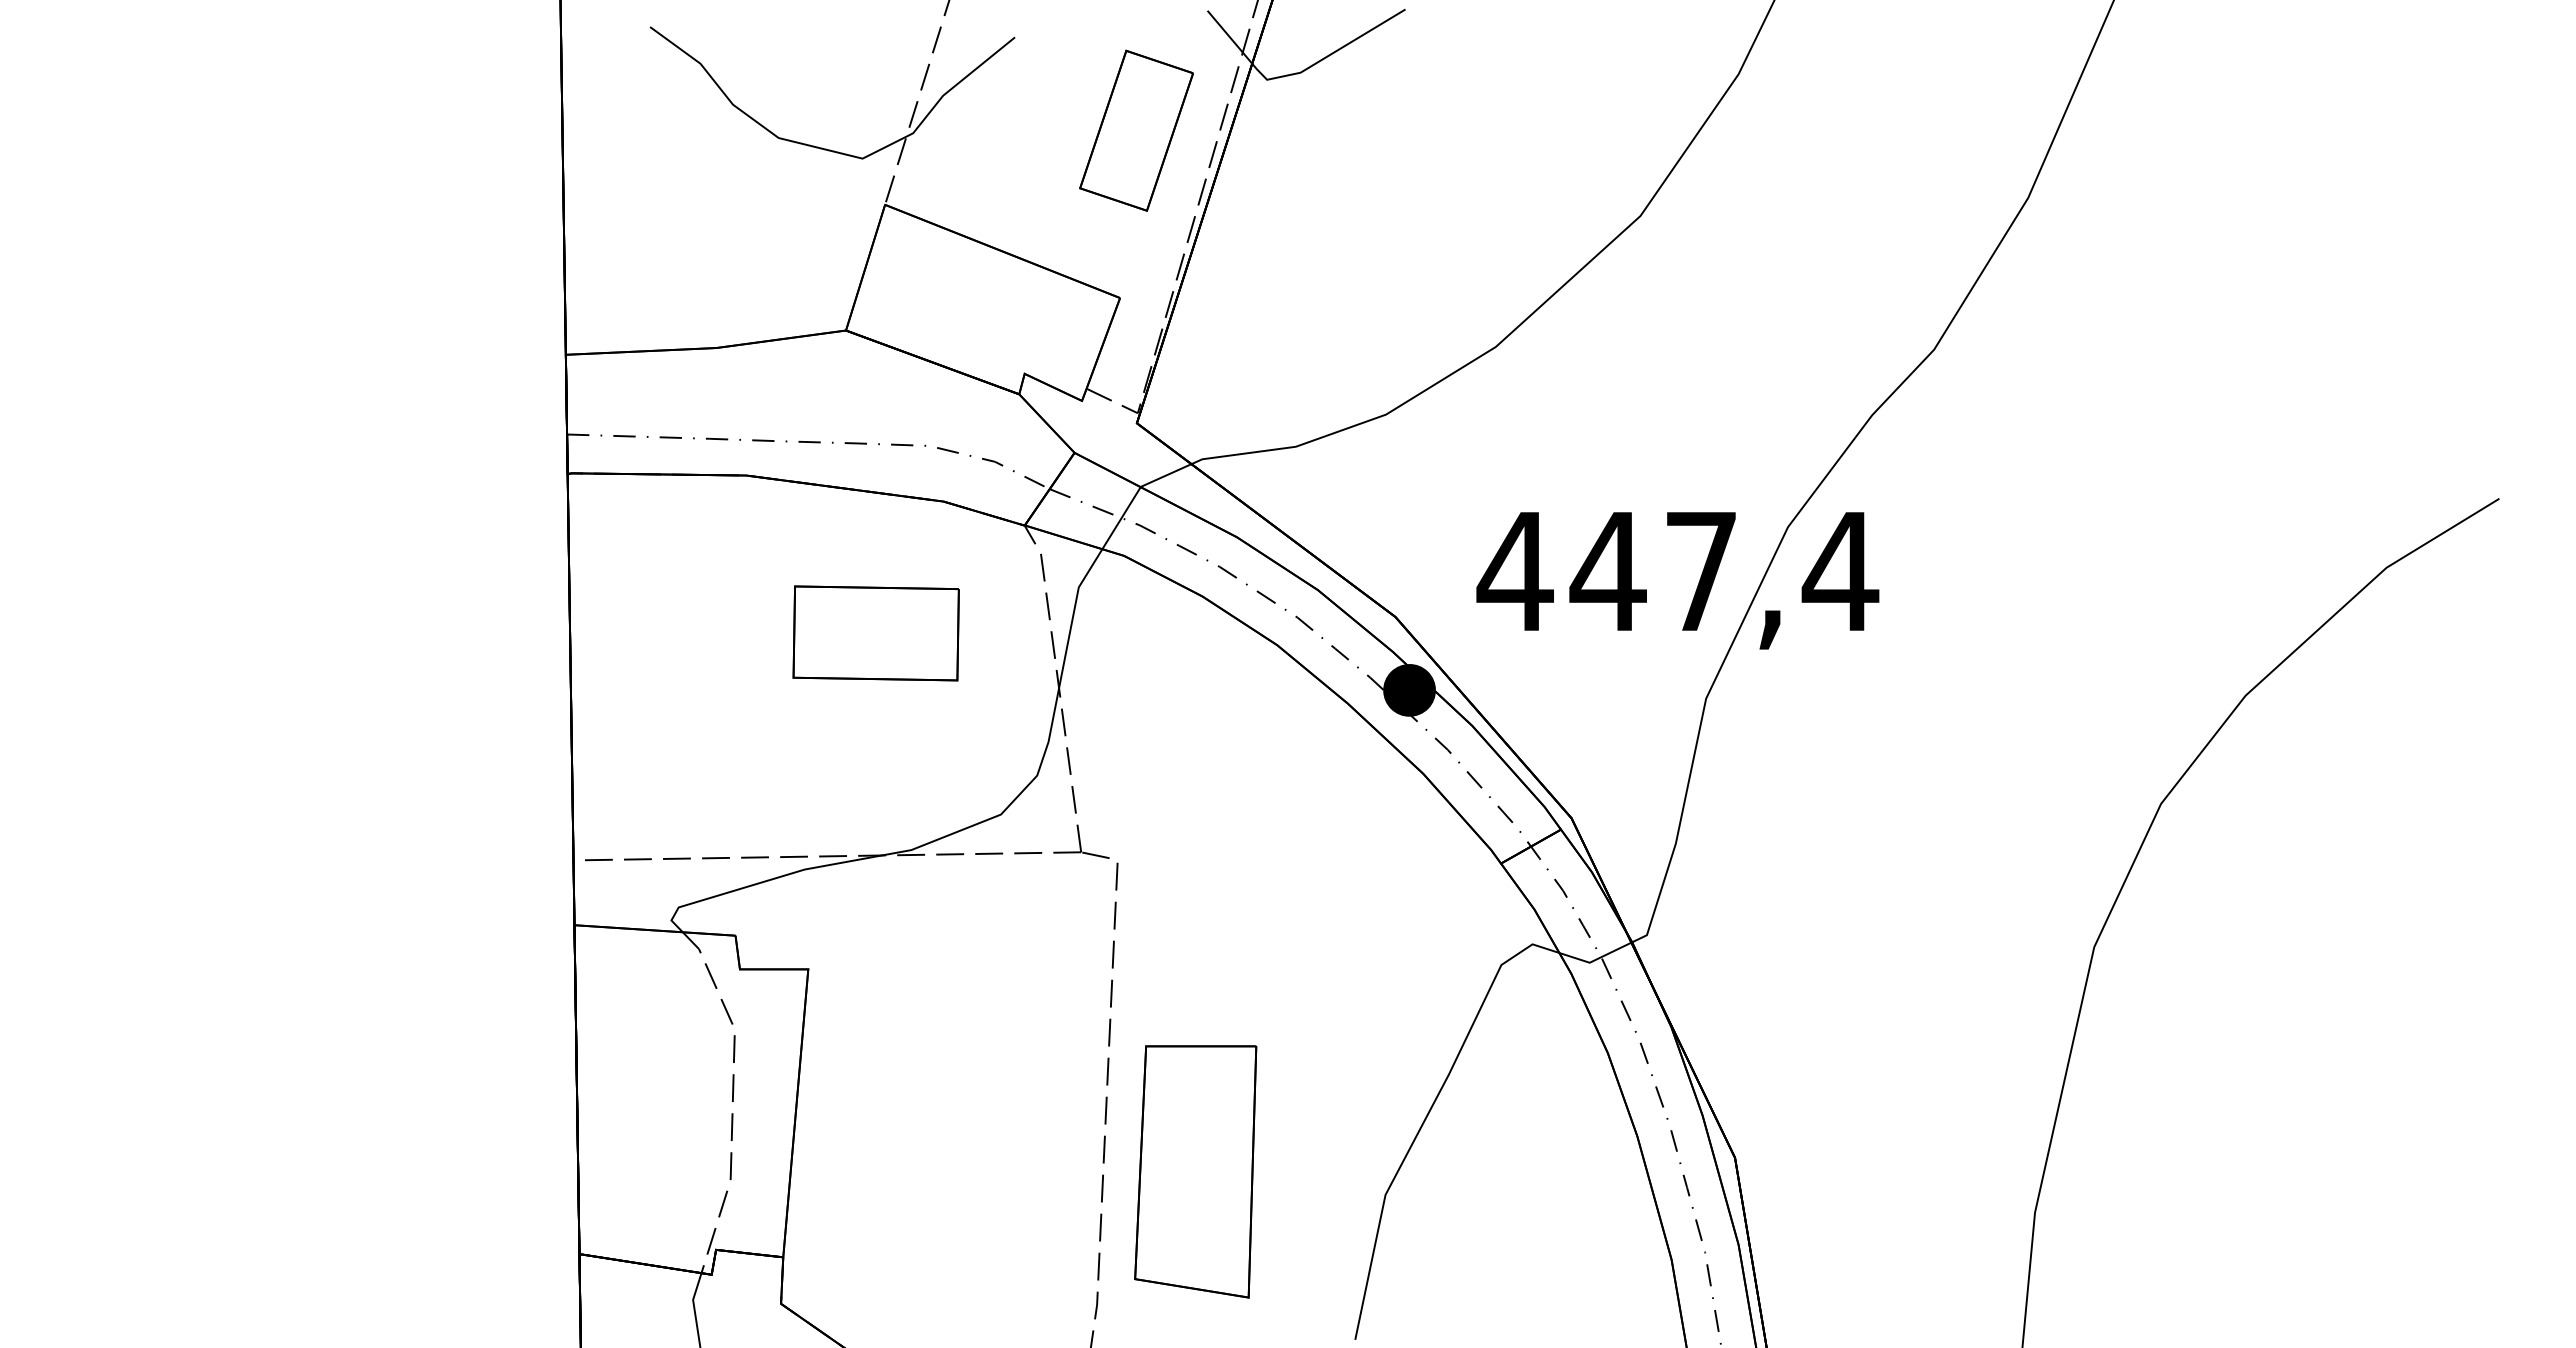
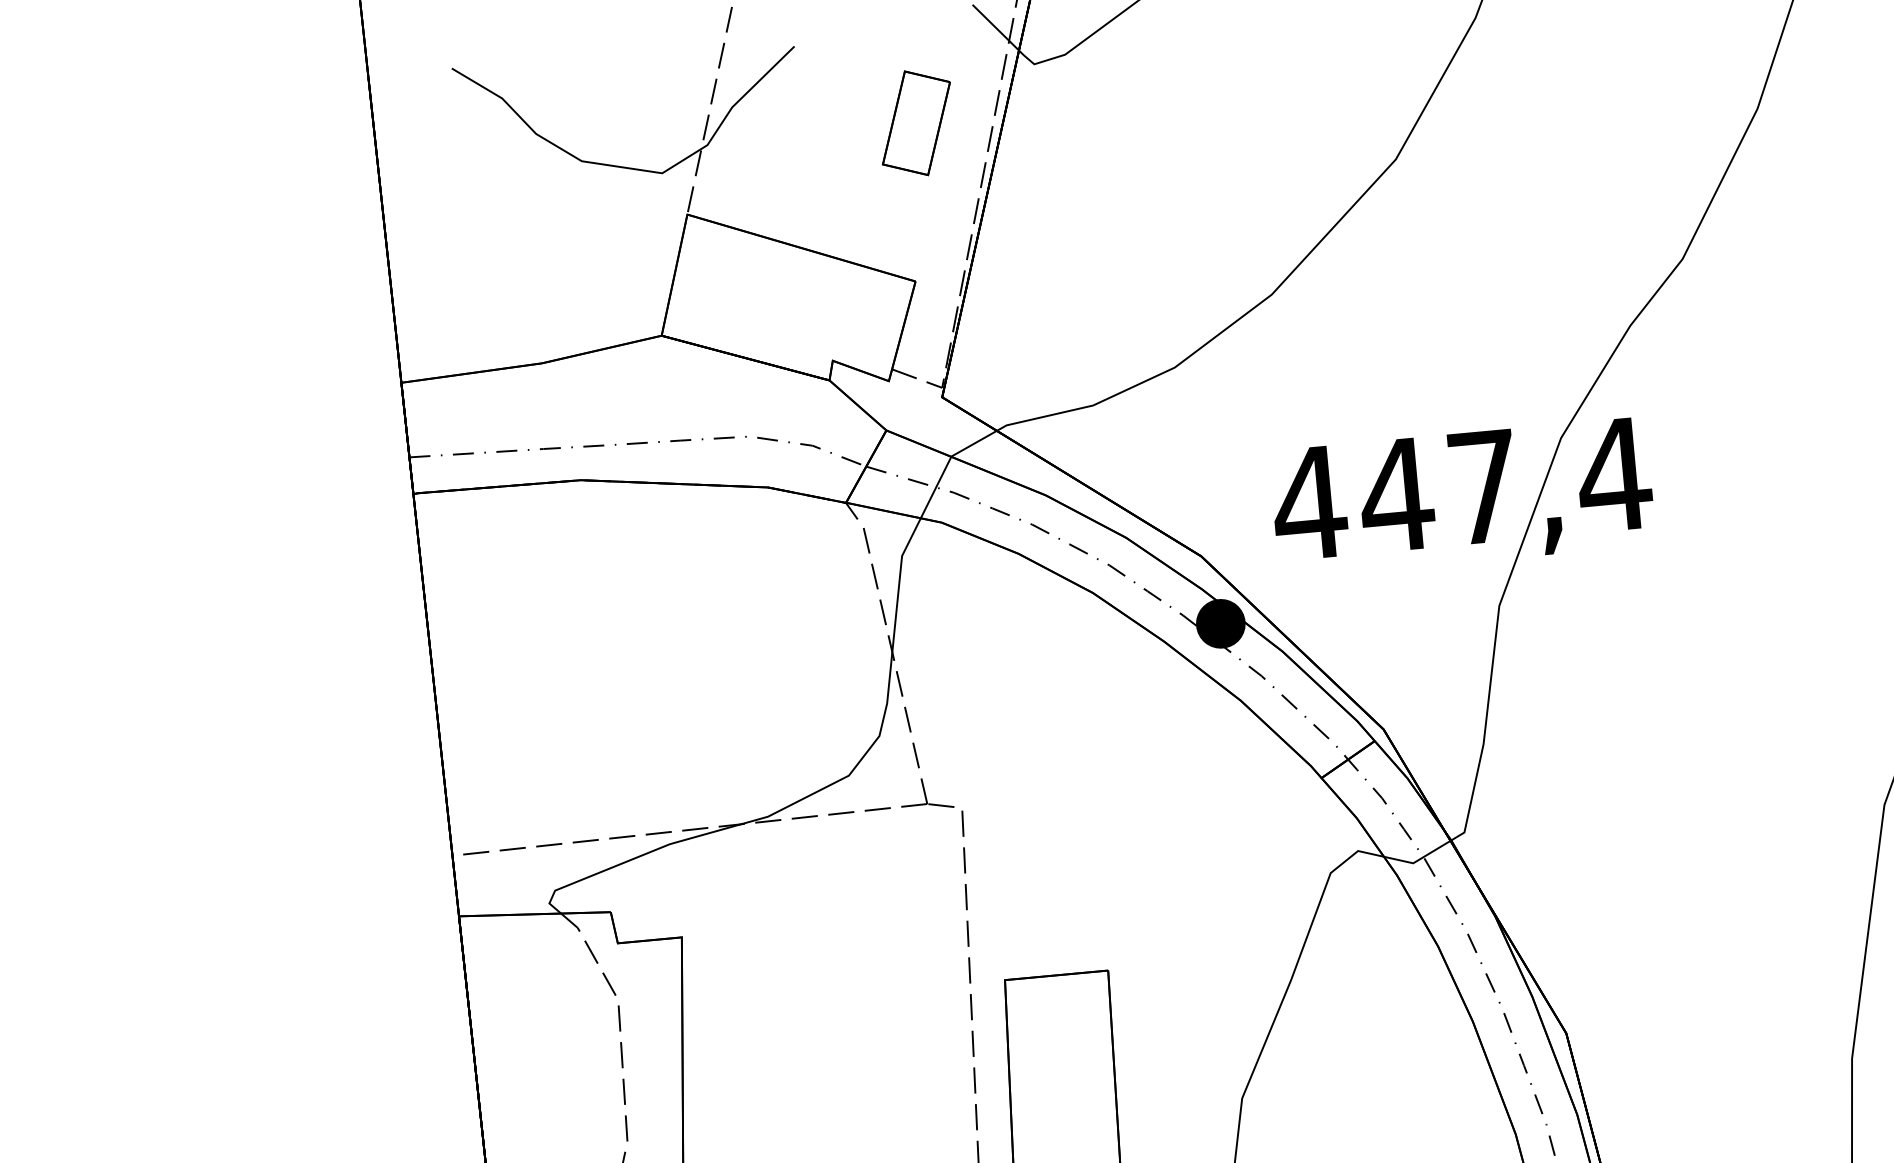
part: (1136, 130) -> (916, 123), size x0.7
part: (875, 633) -> (715, 616), removed

